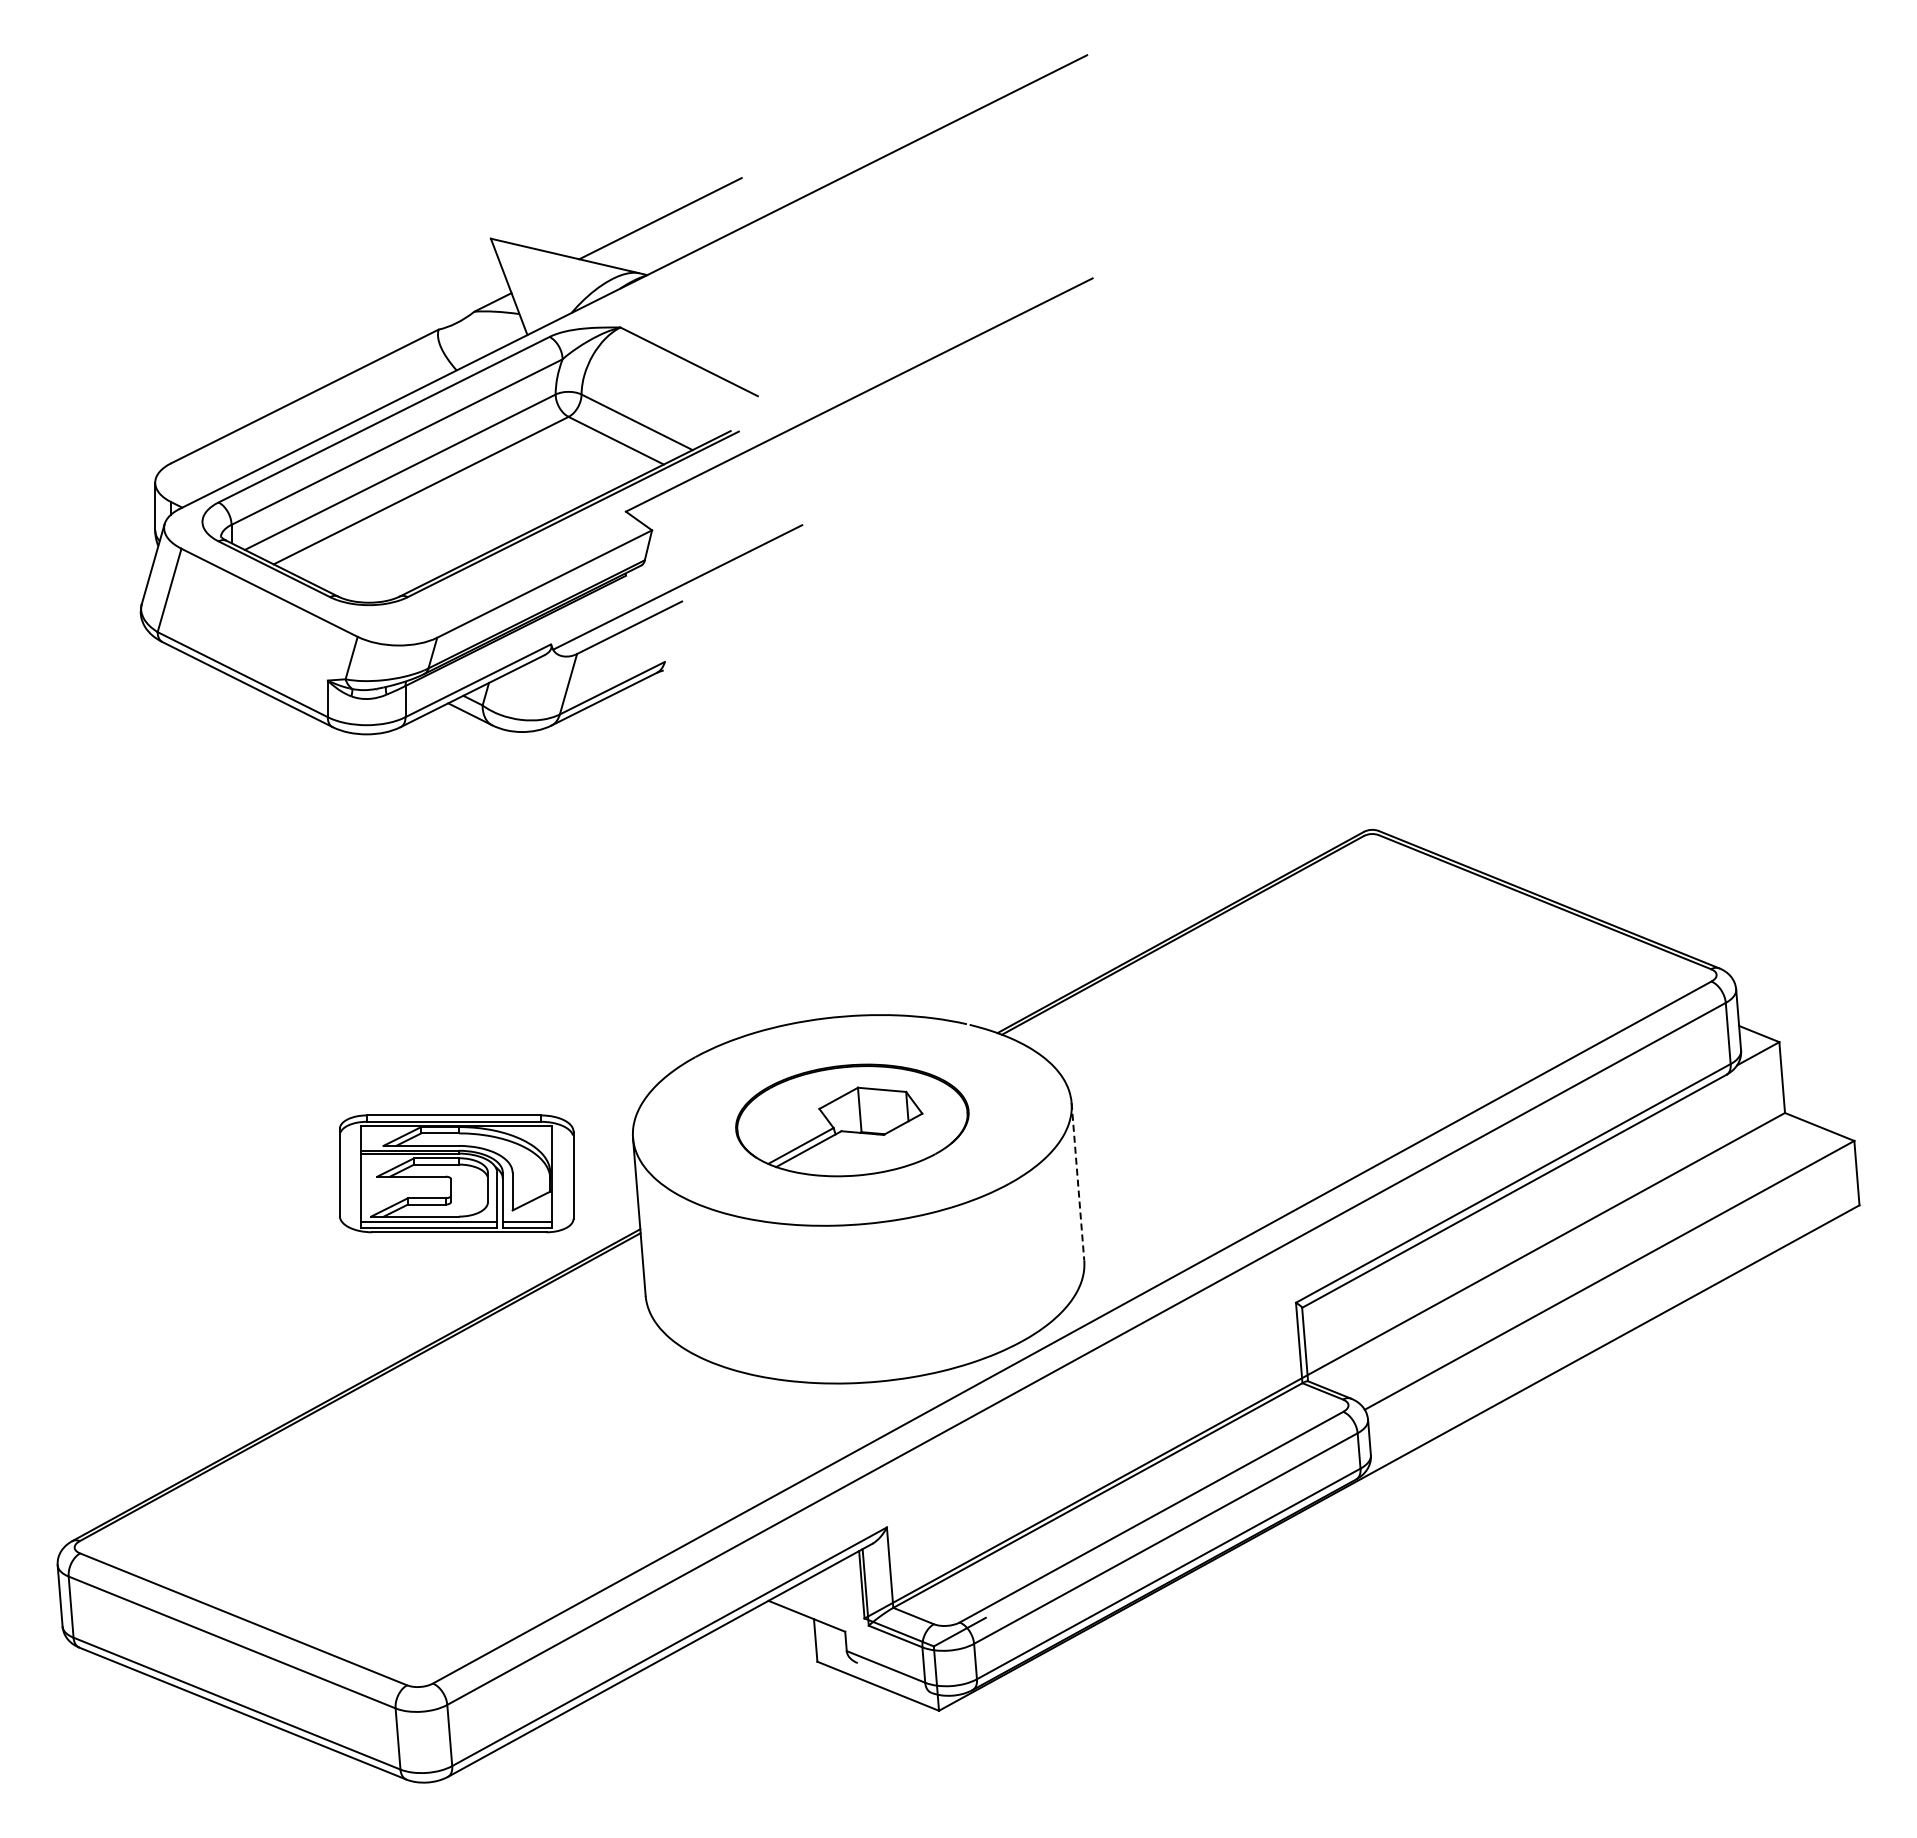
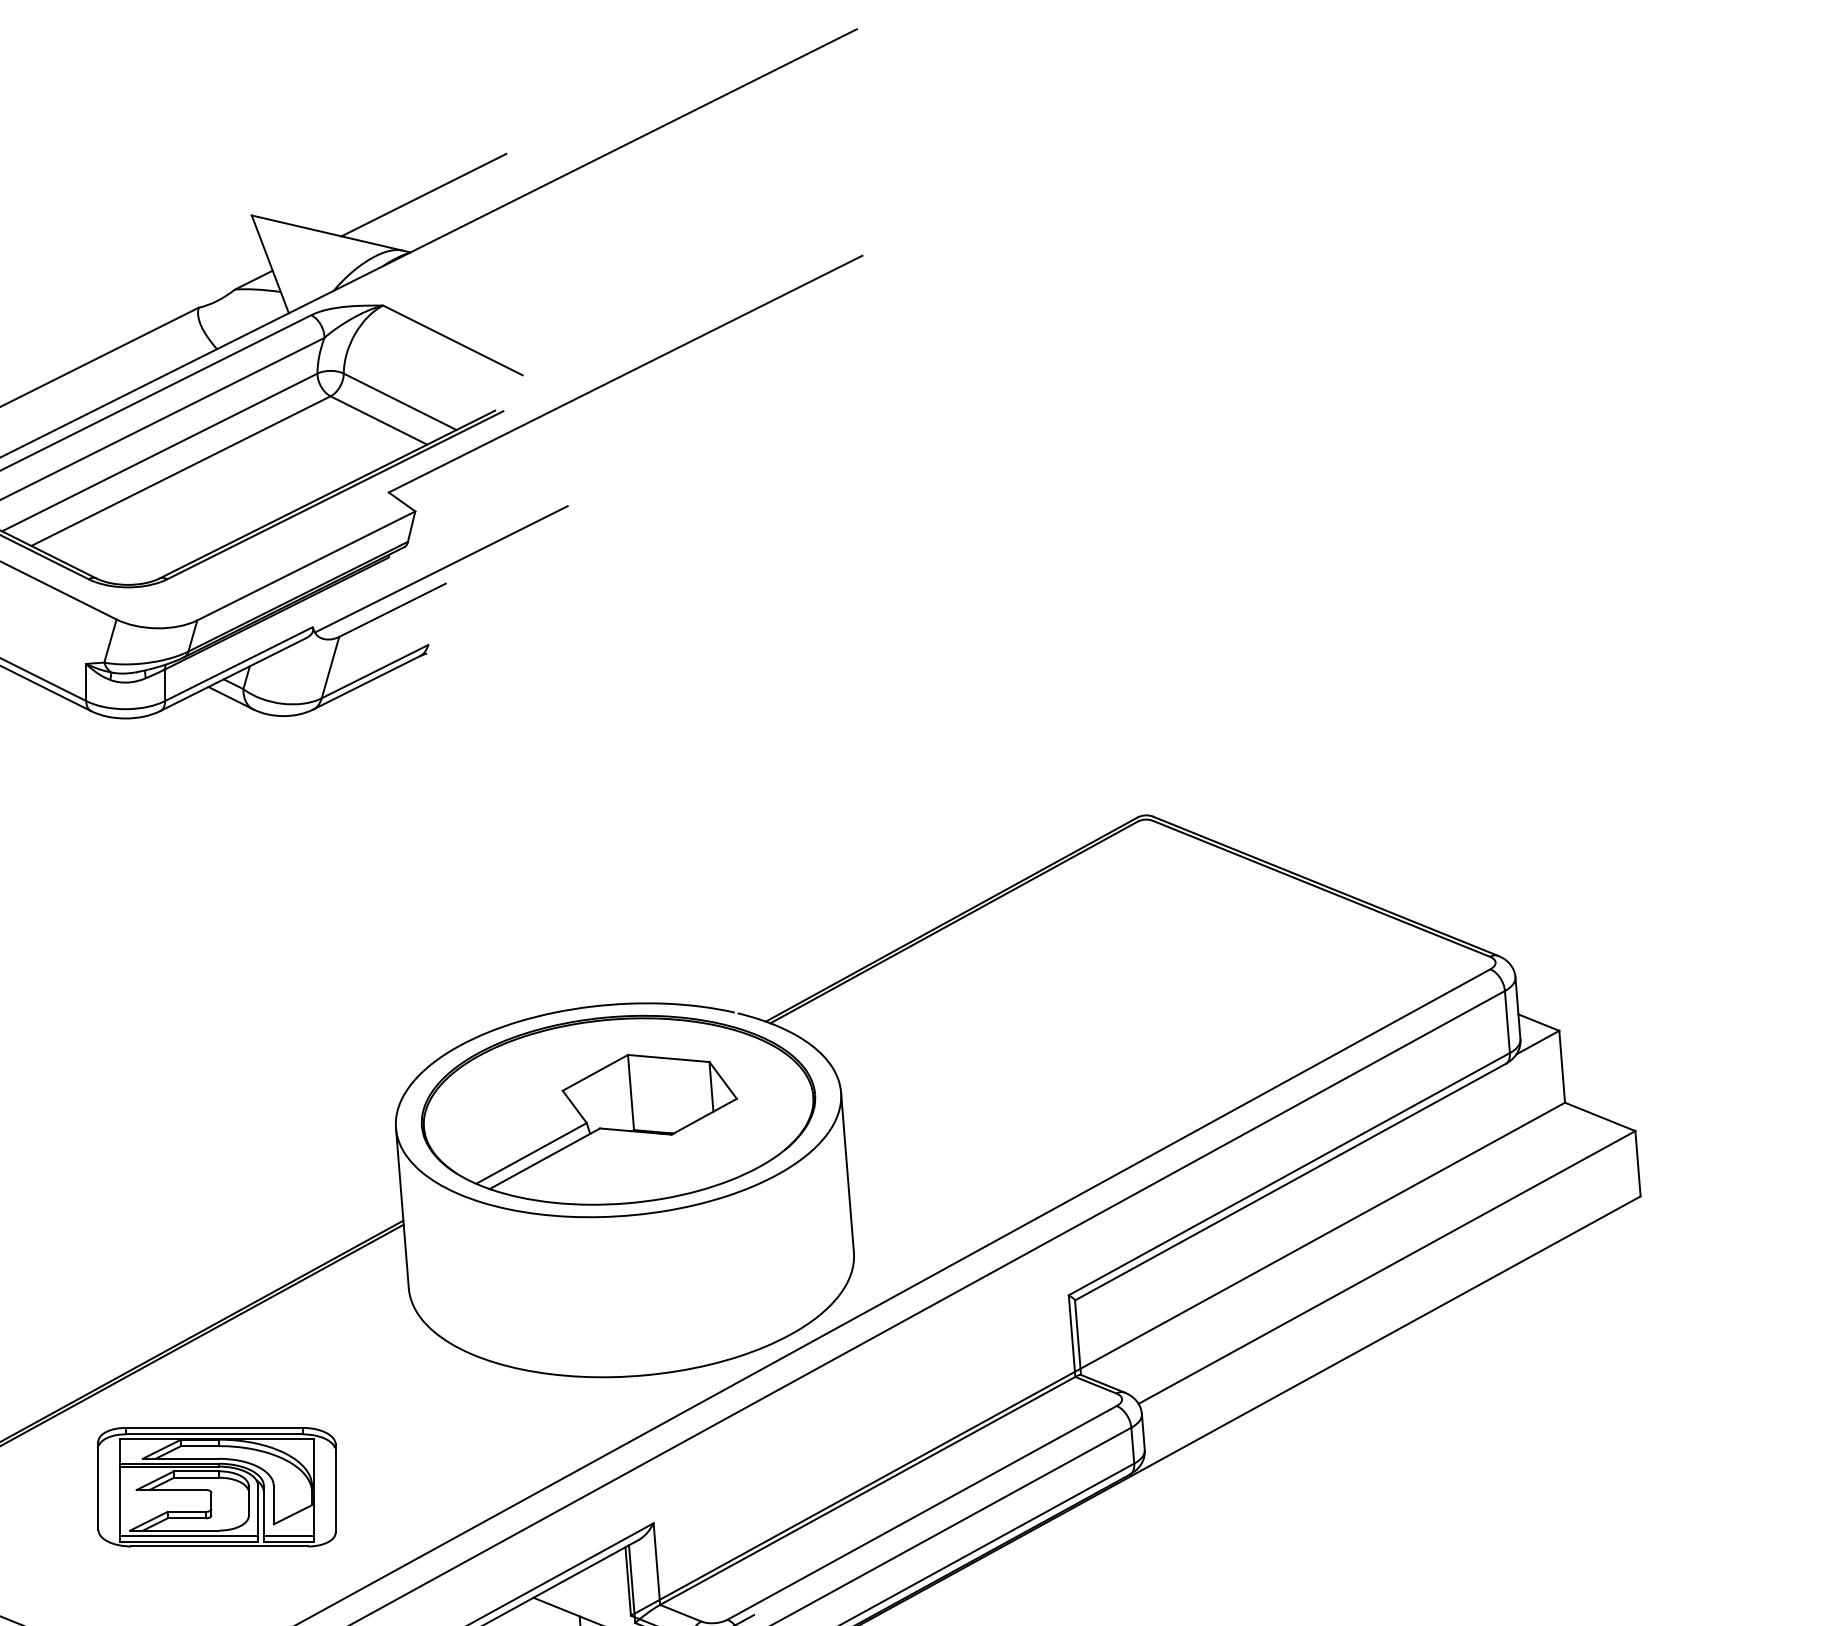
part: (852, 1120) -> (618, 1110), size x1.67
part: (456, 1173) -> (216, 1486), moved
line: (1077, 1182) -> (847, 1173), dashed -> solid

